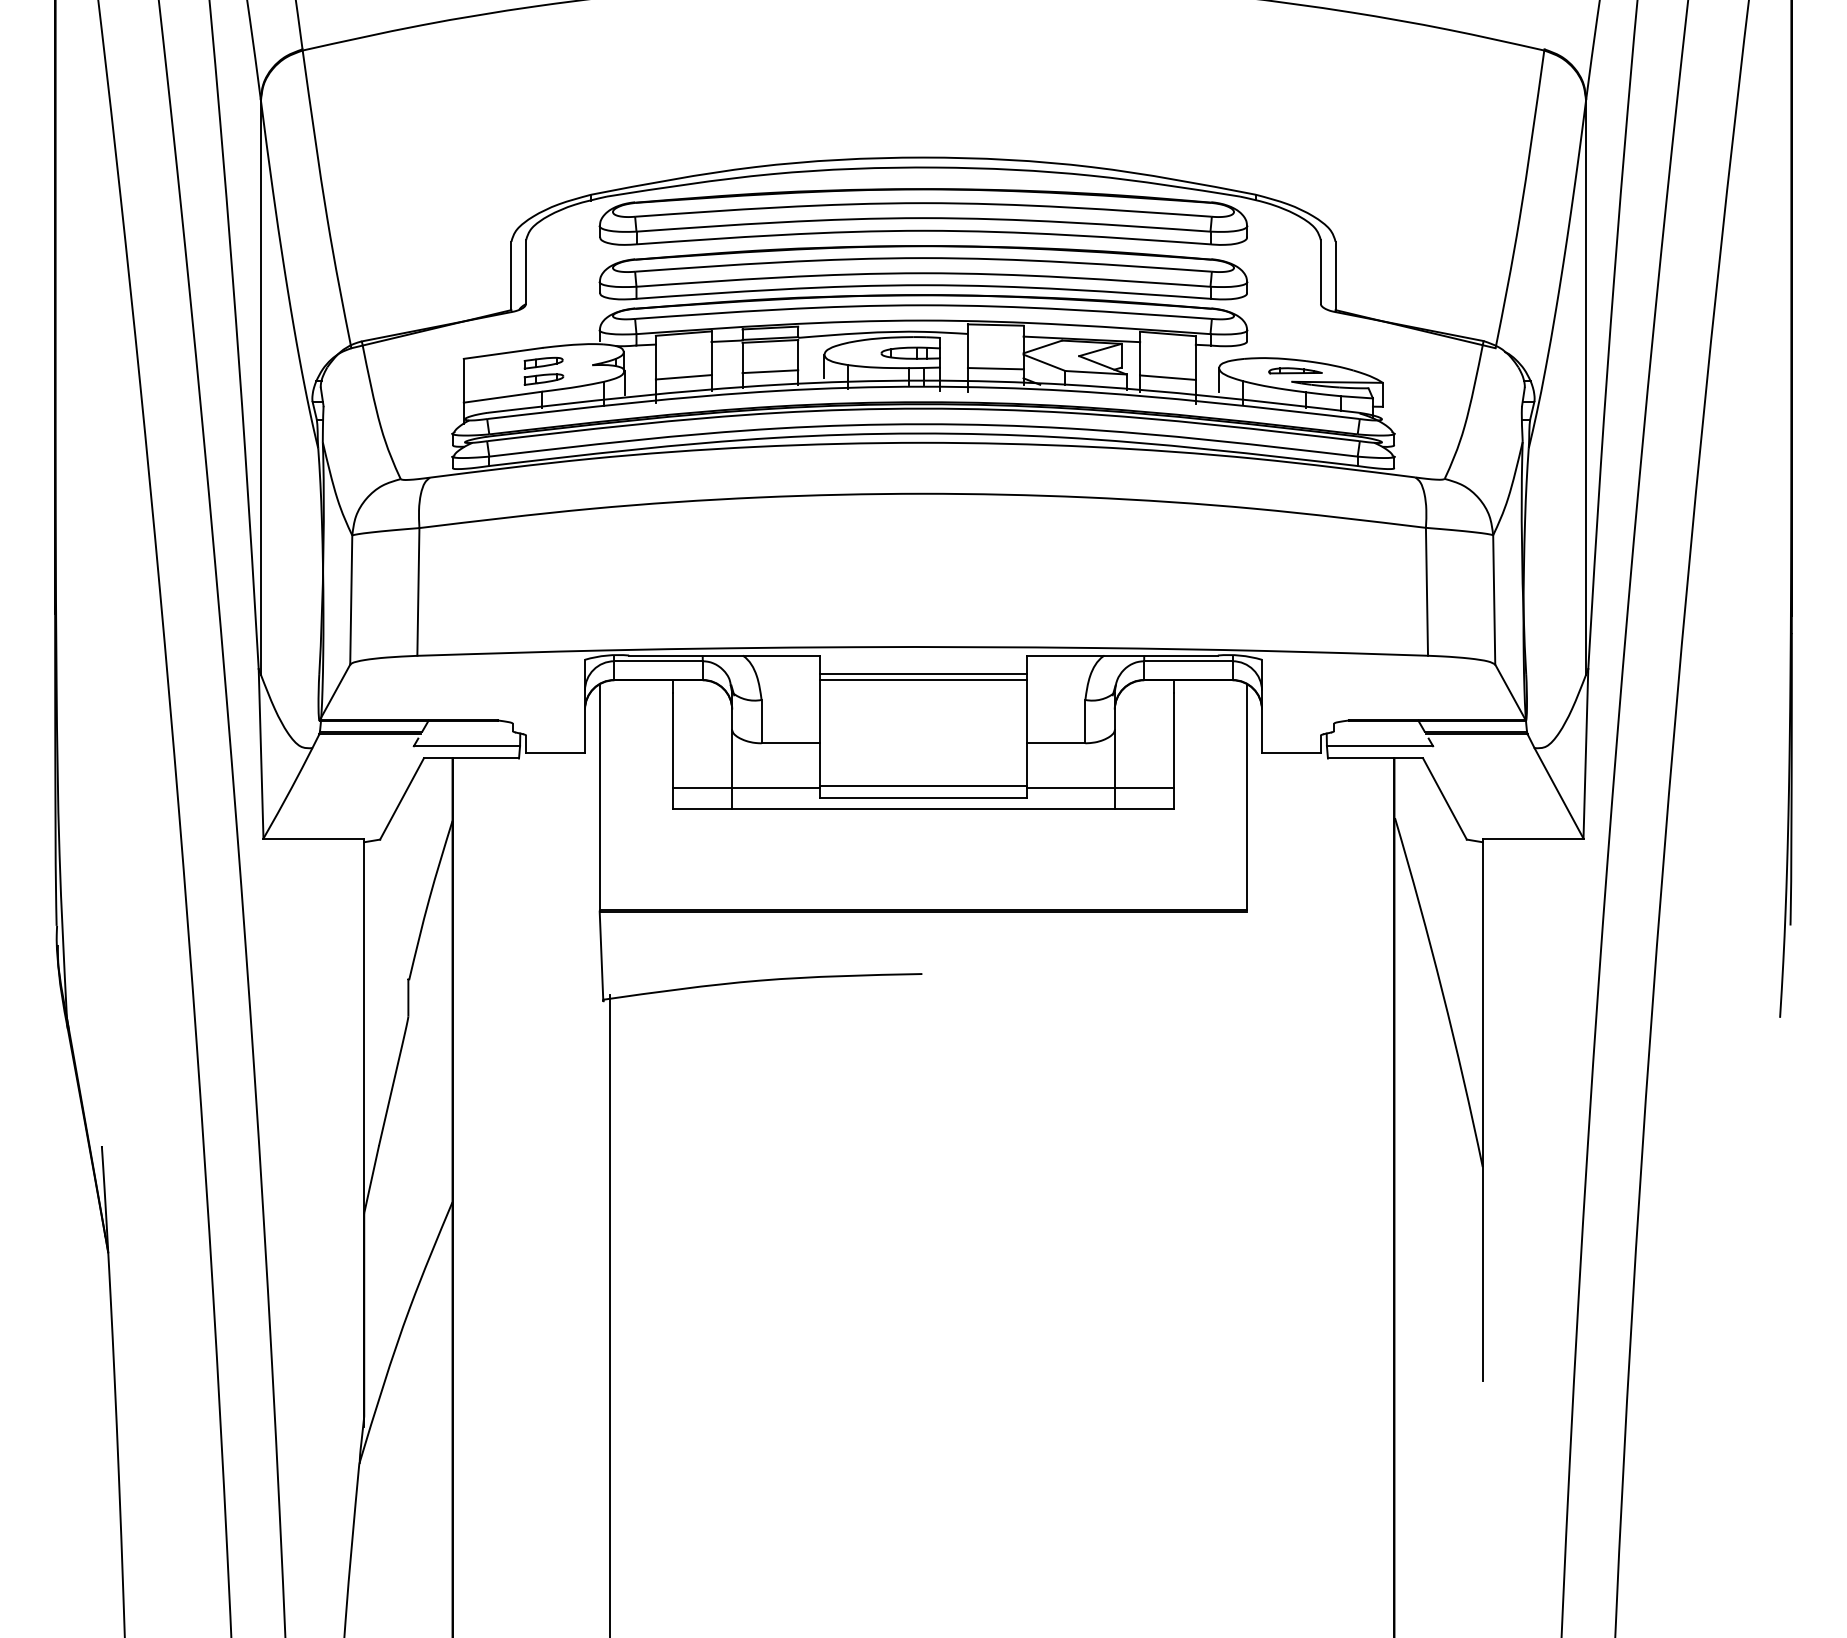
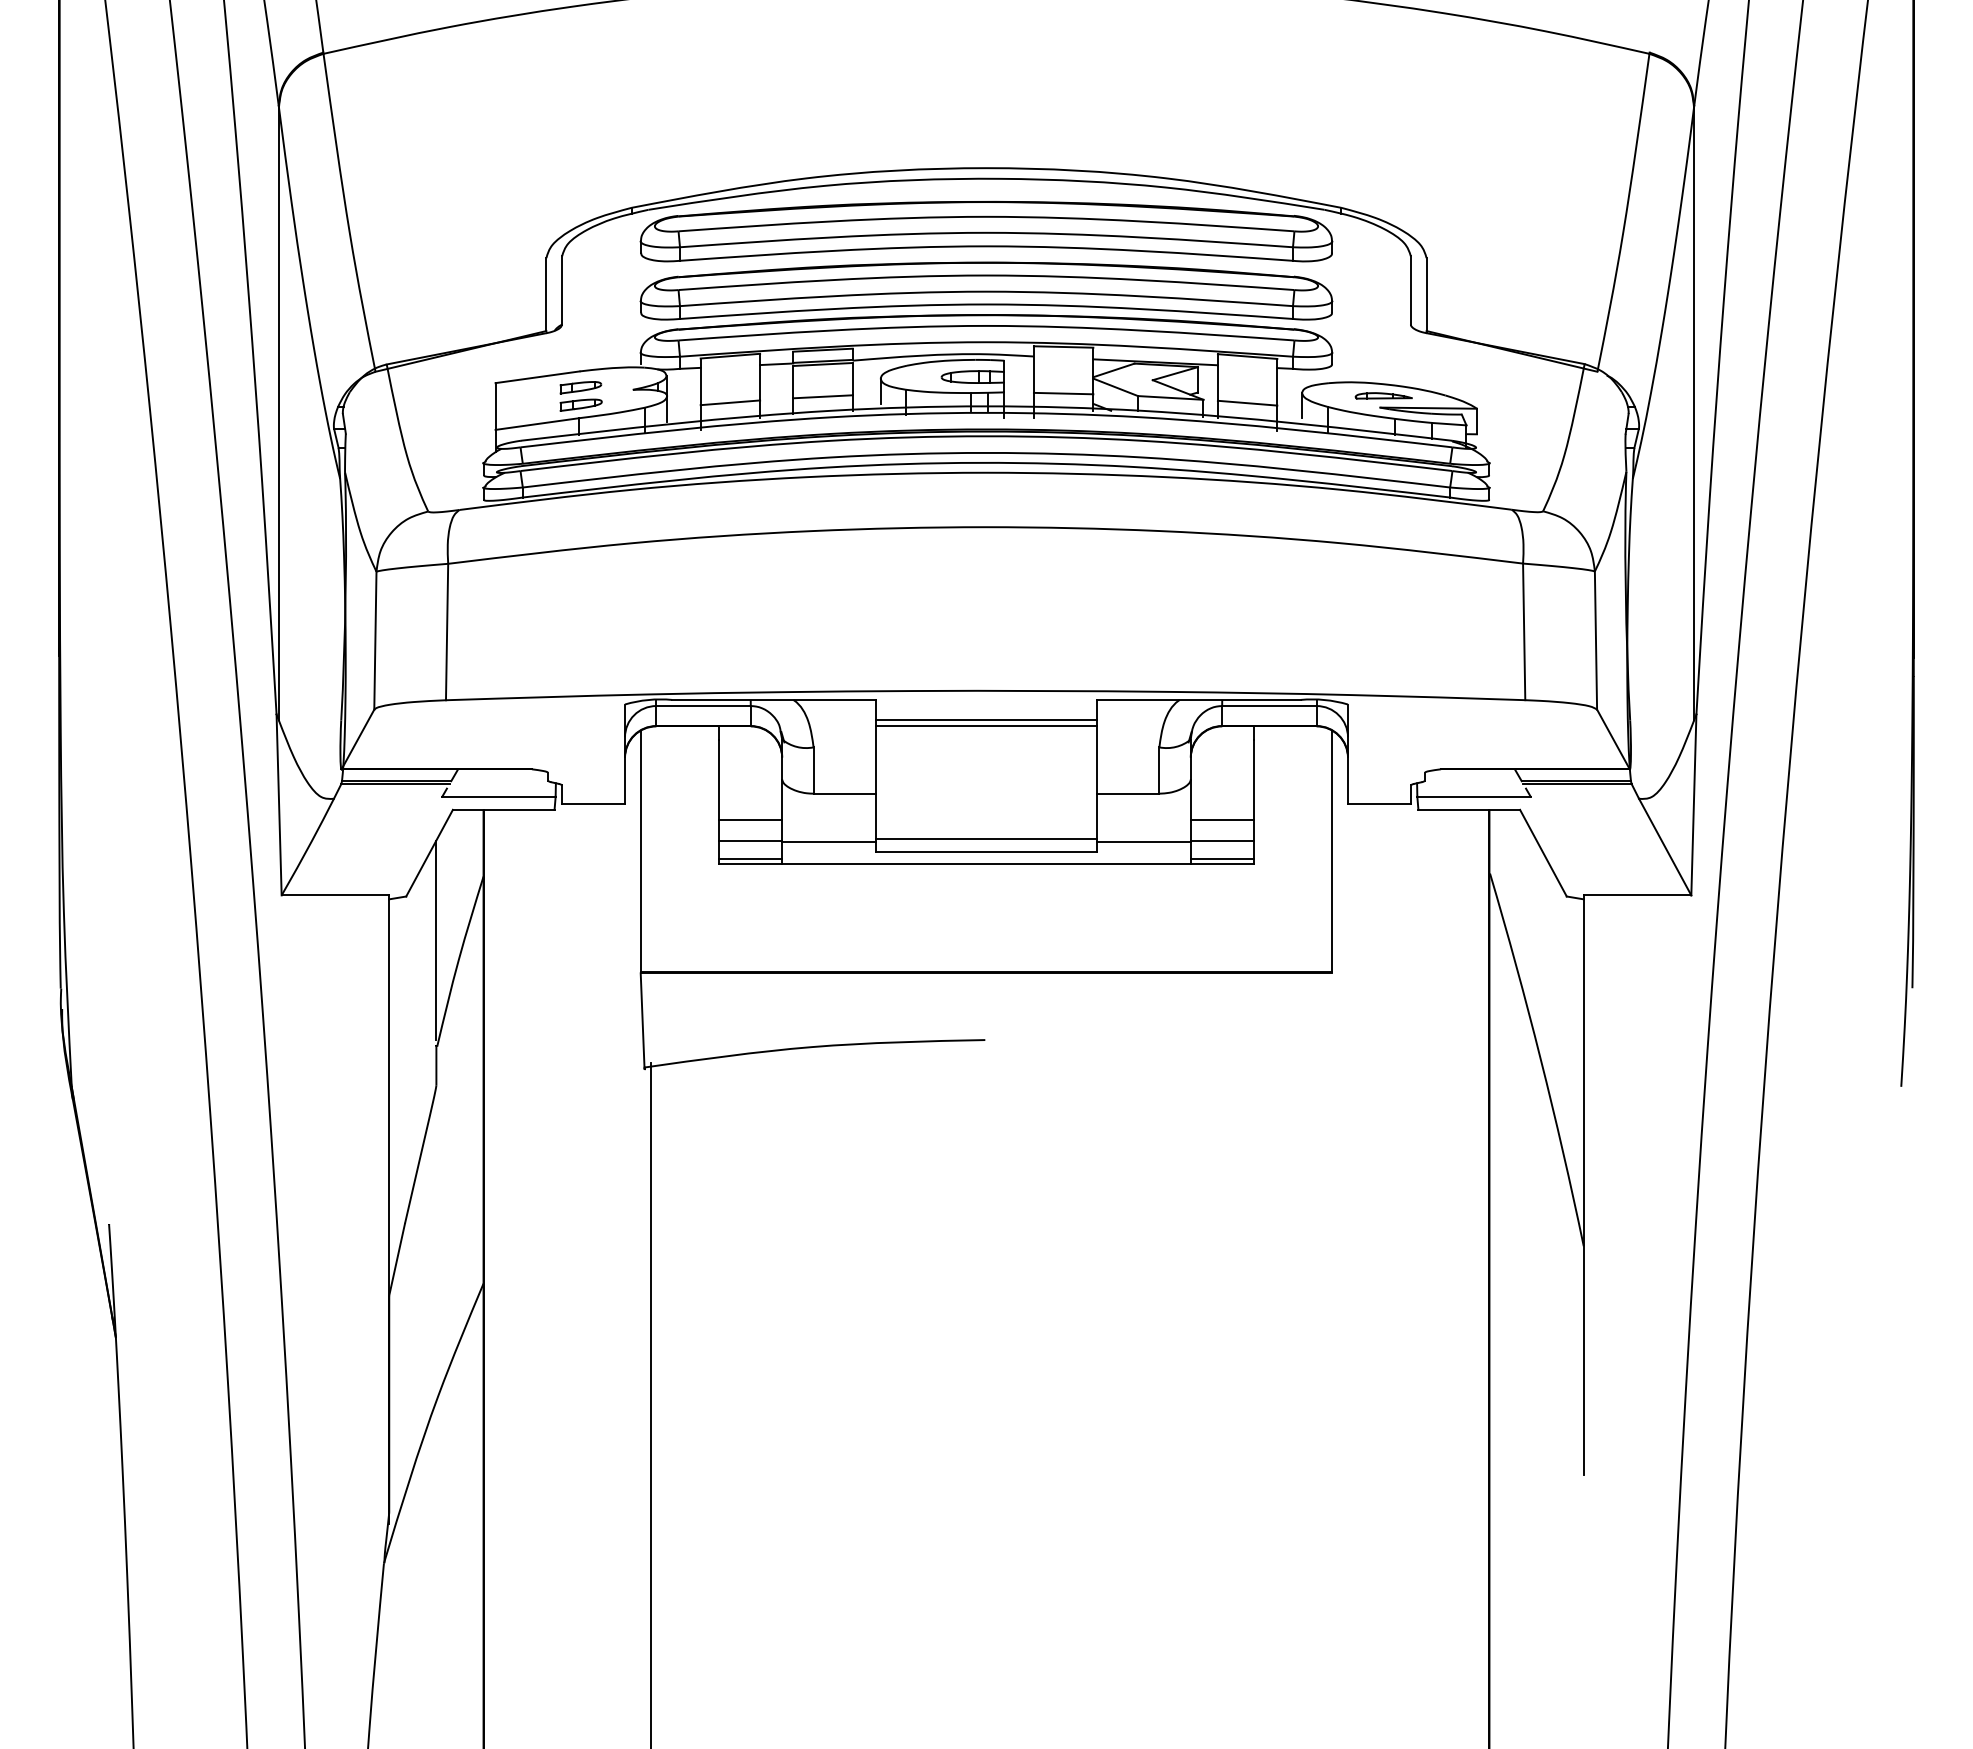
line: (702, 767) -> (750, 819), added
line: (1143, 767) -> (1221, 819), added
line: (702, 804) -> (750, 858), added
line: (1143, 804) -> (1221, 858), added
line: (408, 879) -> (436, 939), added

